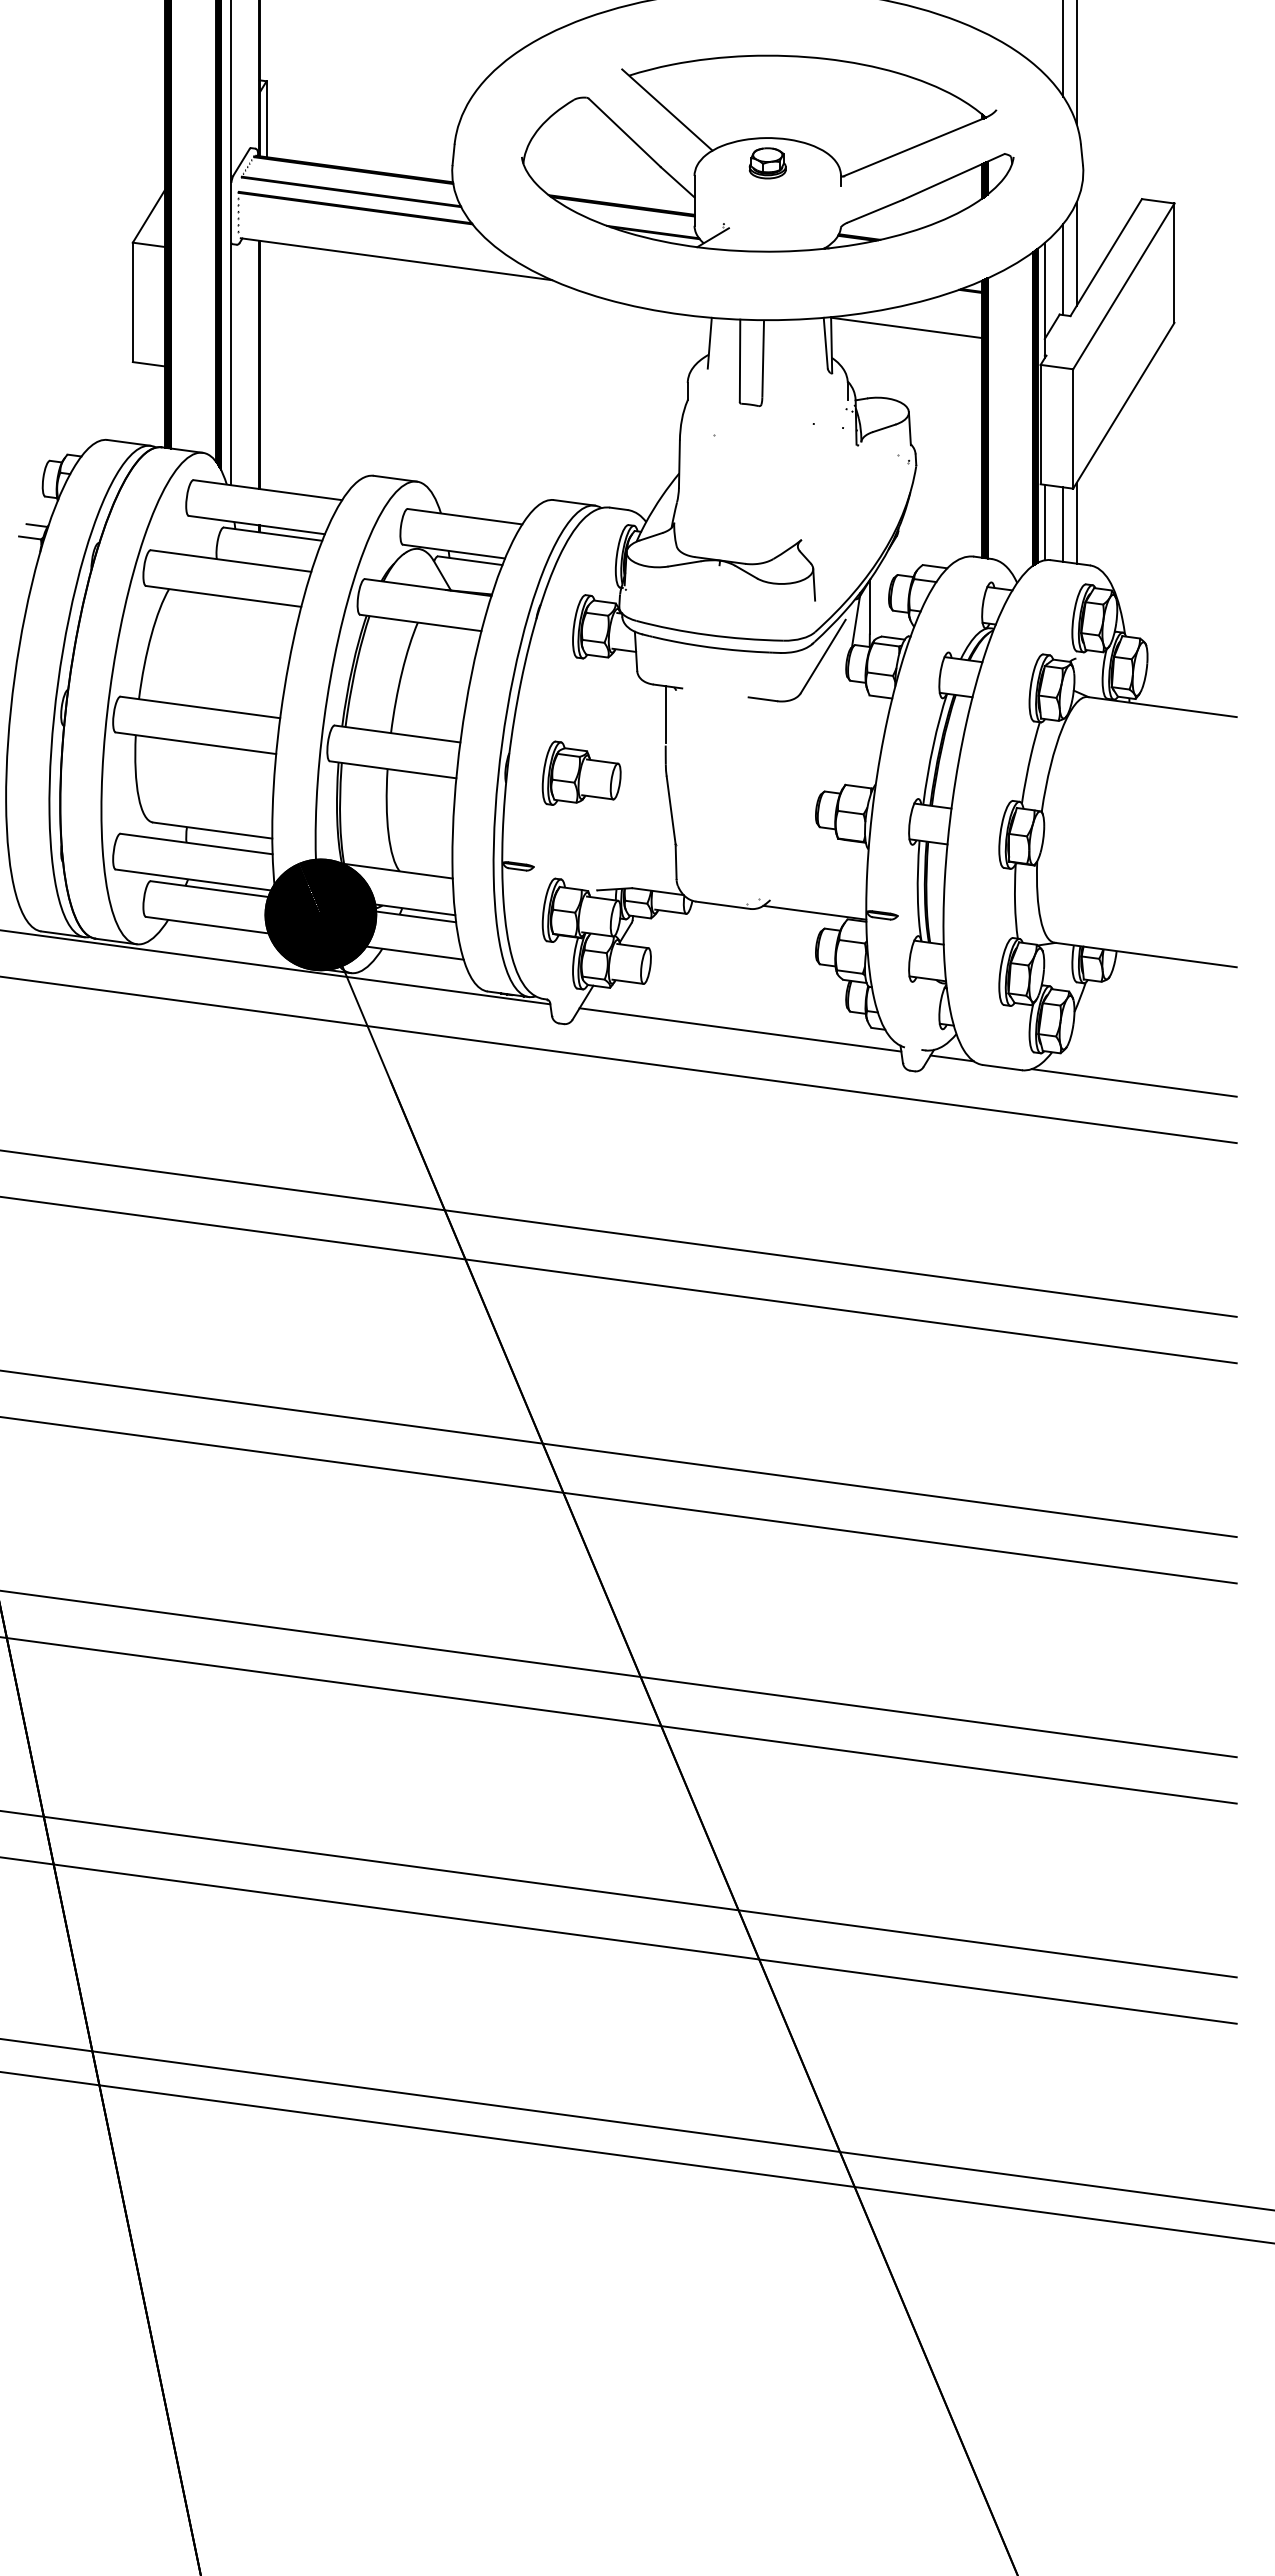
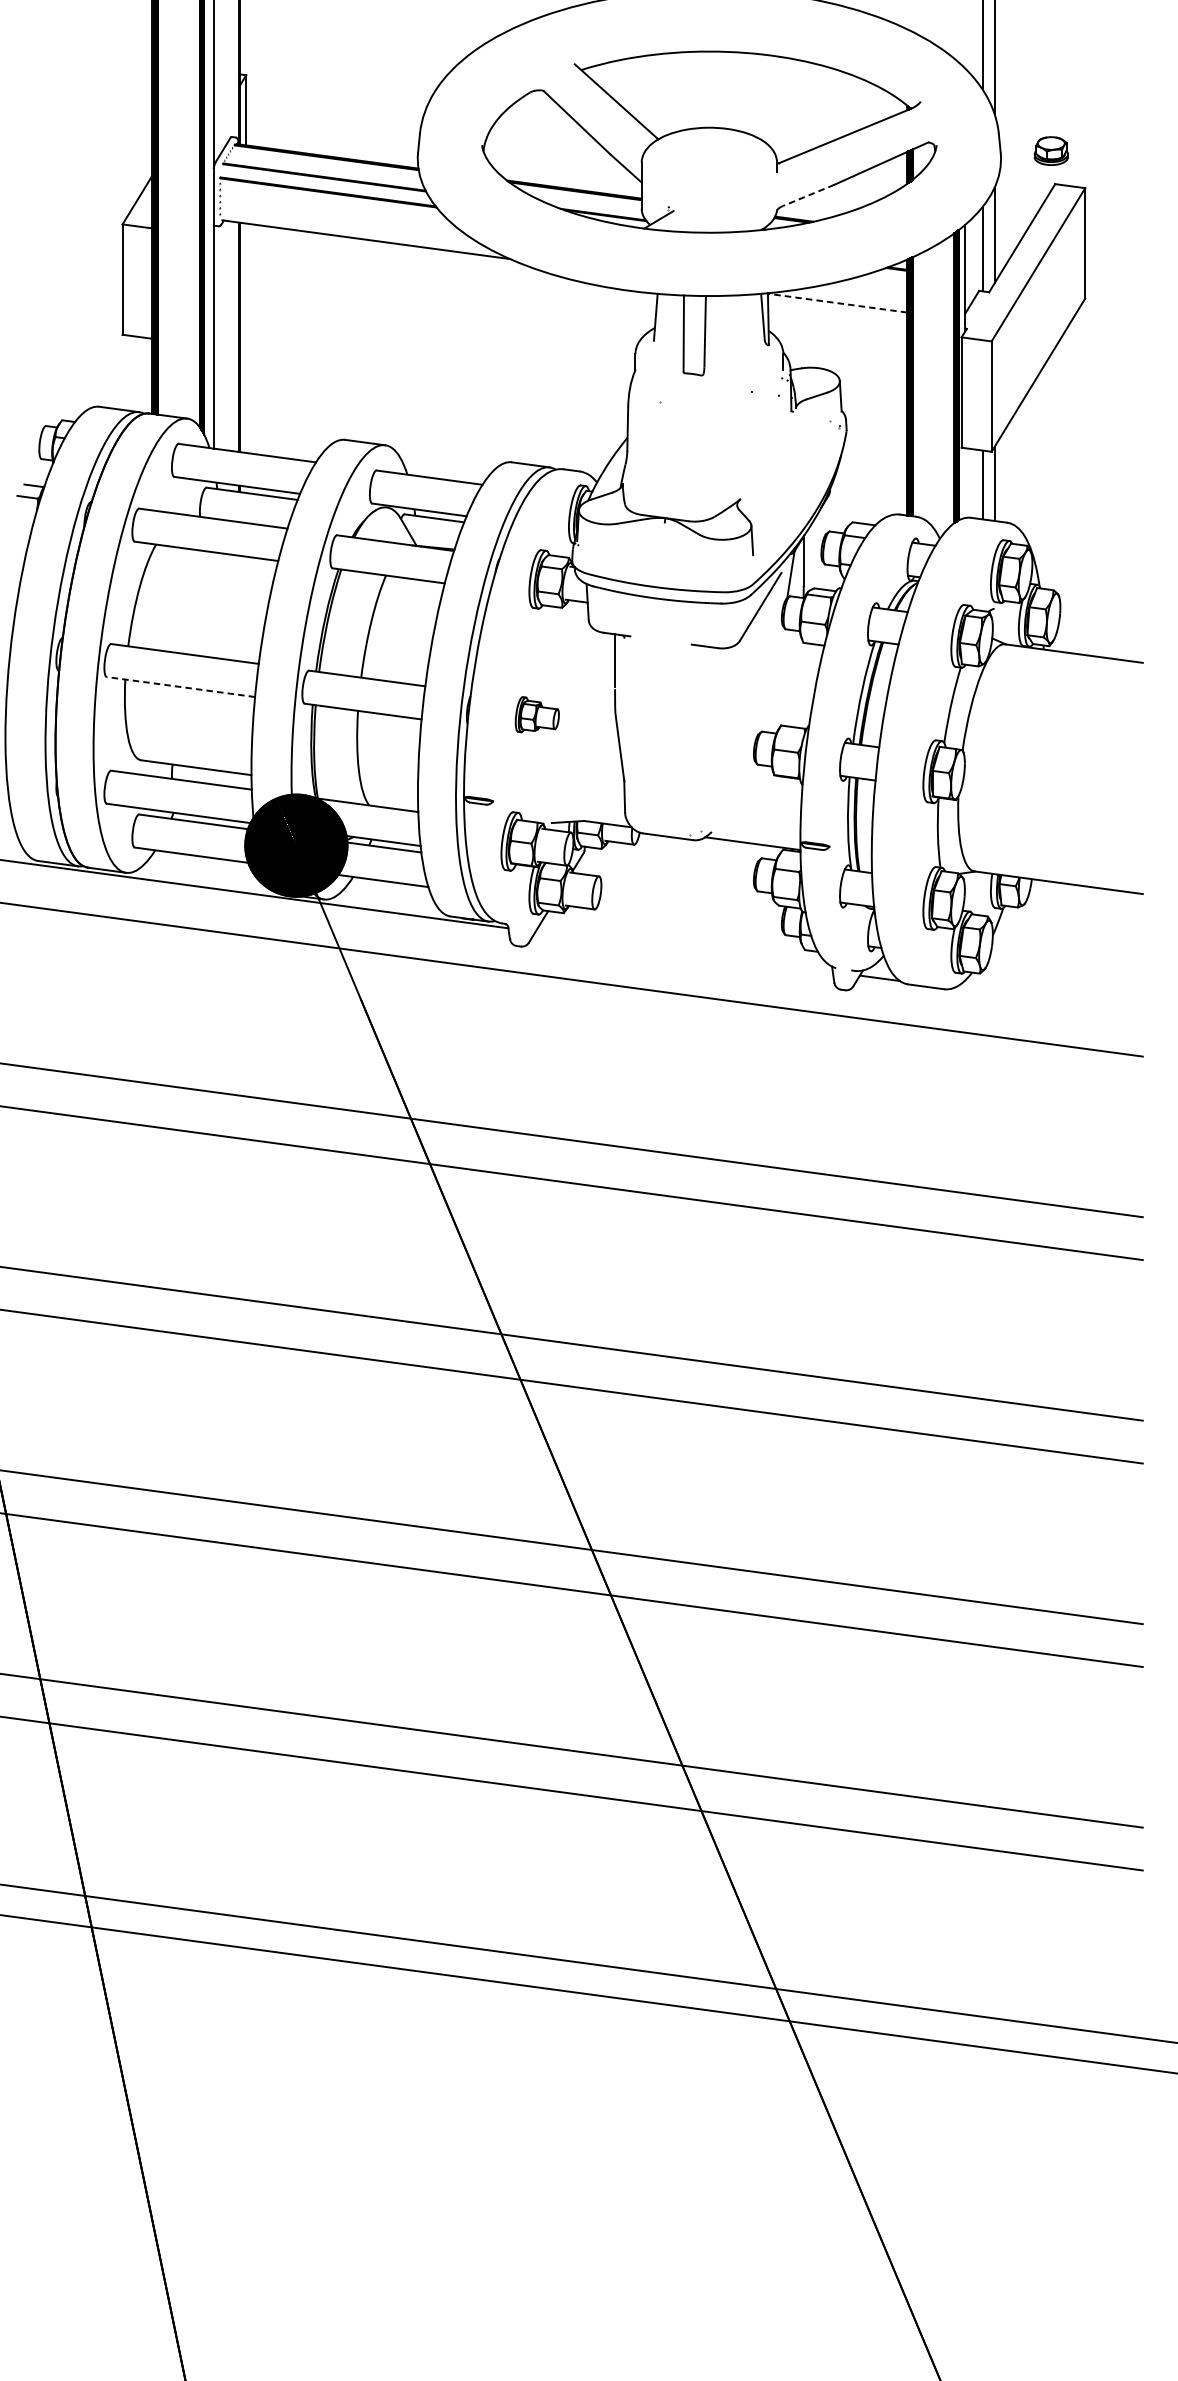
part: (767, 163) -> (1051, 151), moved
line: (875, 211) -> (808, 195), solid -> dashed
line: (905, 327) -> (836, 302), solid -> dashed
line: (1044, 522) -> (965, 483), removed
line: (195, 743) -> (180, 687), solid -> dashed
part: (581, 772) -> (537, 714), size x0.6
line: (740, 1029) -> (684, 951), removed
line: (1133, 1082) -> (1047, 1000), removed

